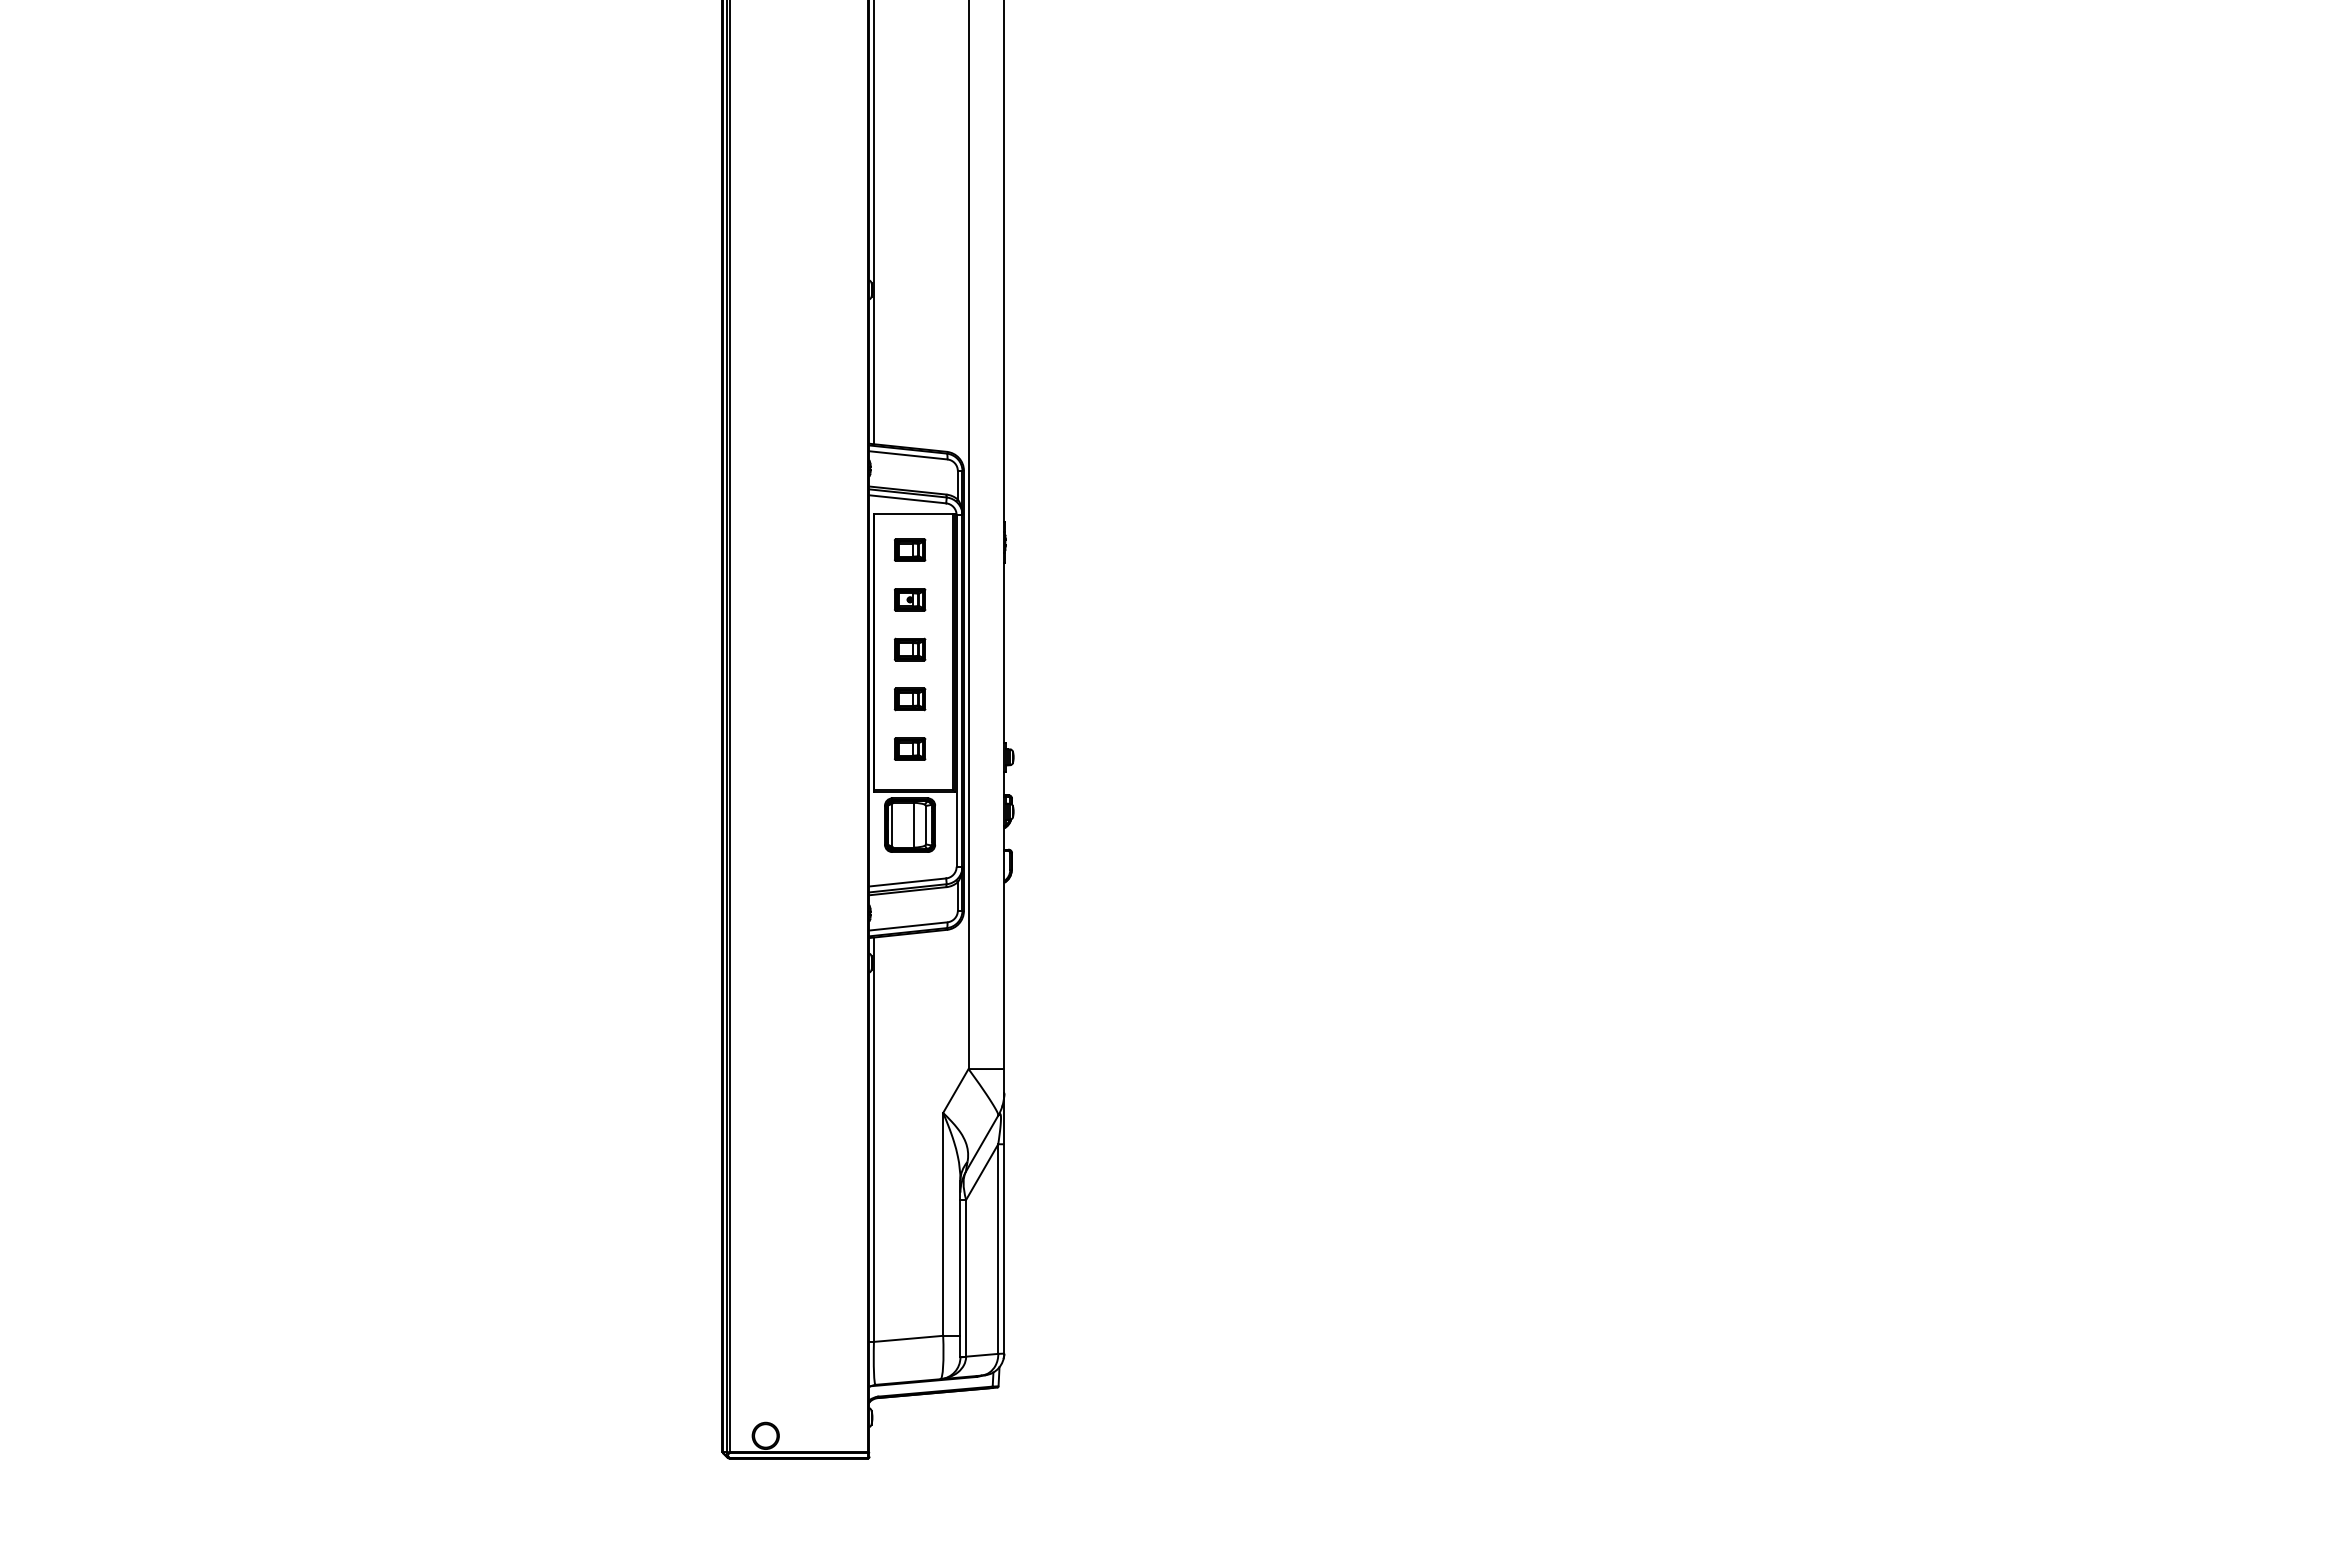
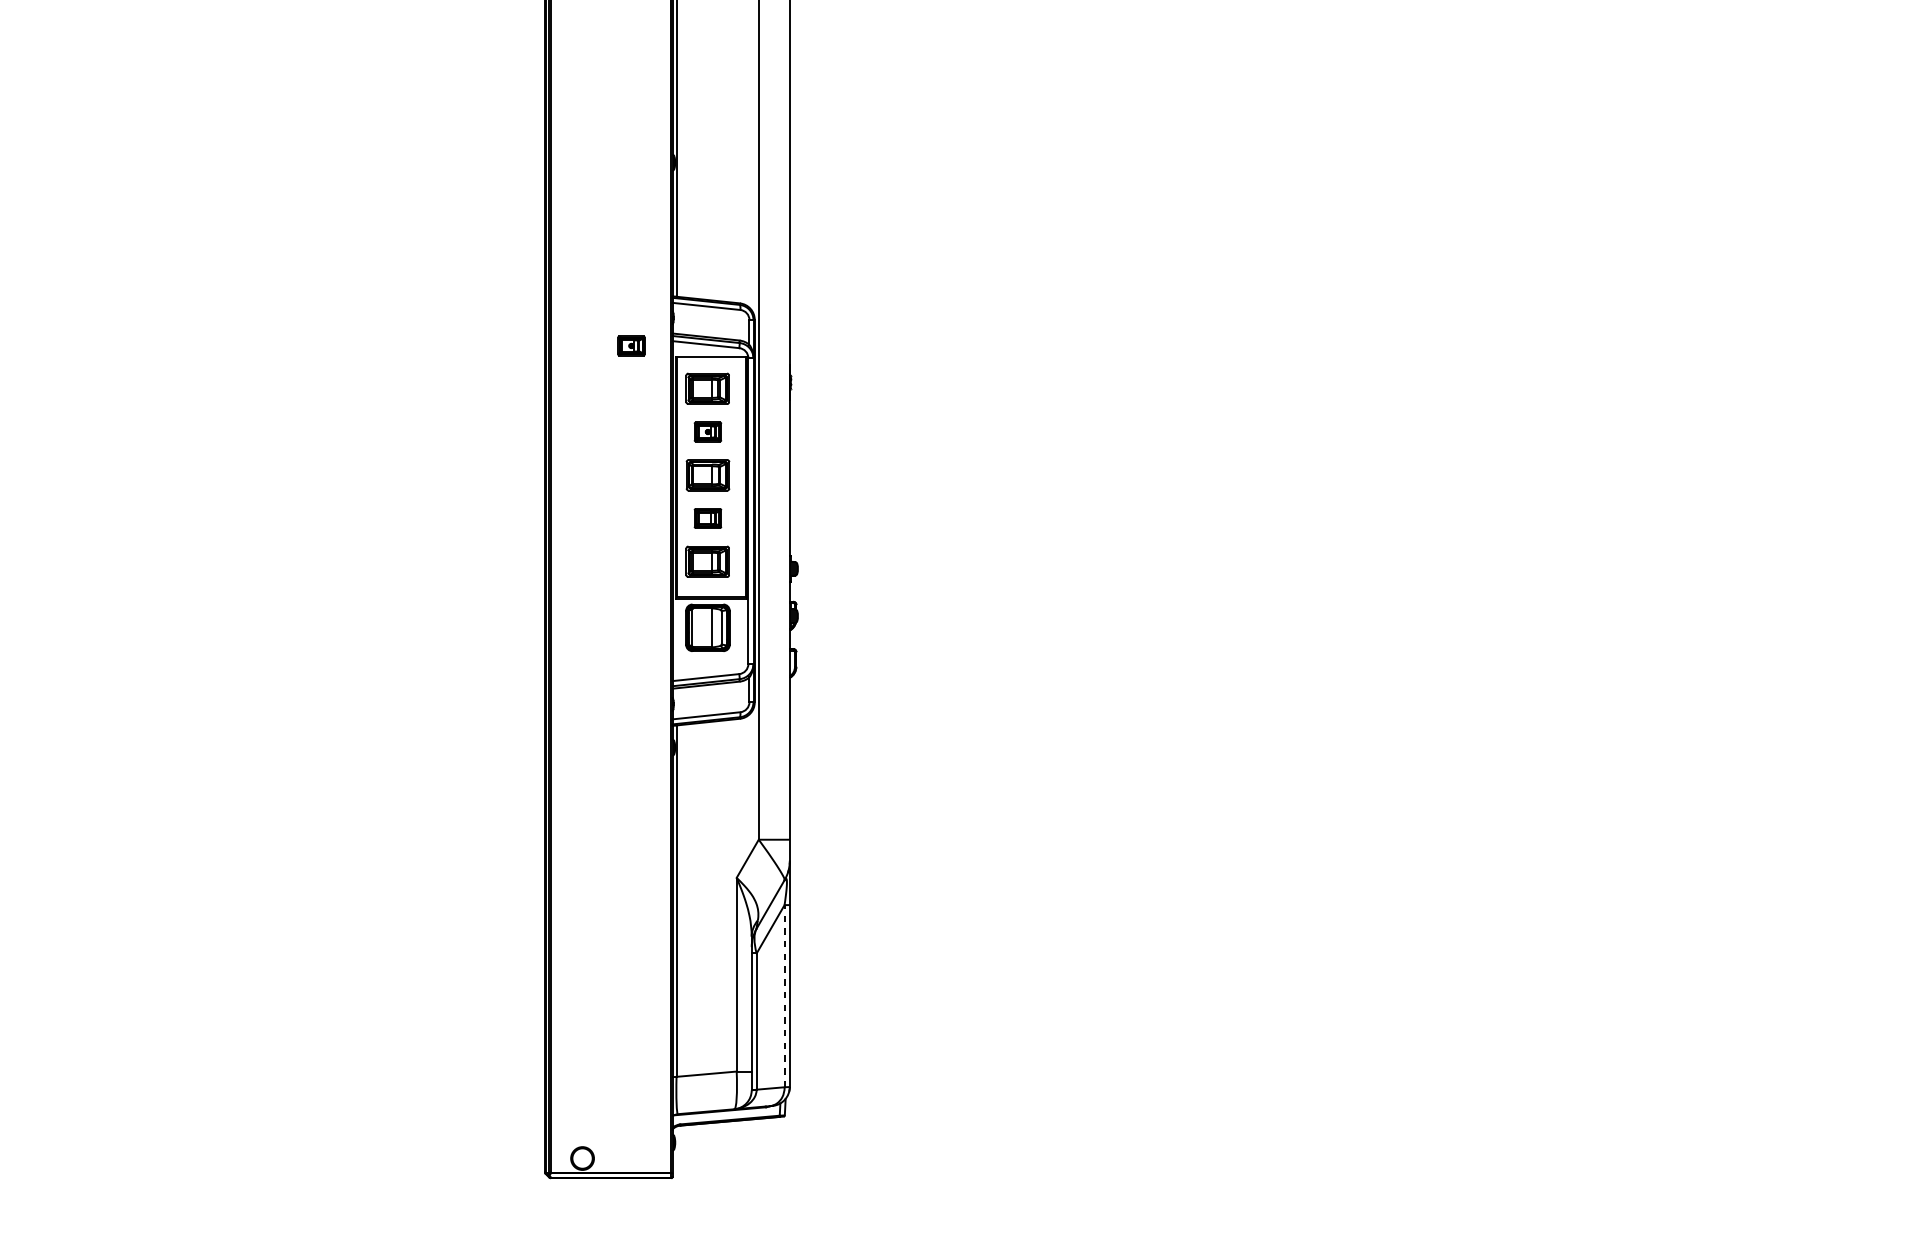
part: (822, 500) -> (631, 345), added
part: (910, 549) -> (708, 388), size x1.6
part: (909, 649) -> (707, 475), size x1.6
part: (910, 748) -> (708, 561), size x1.6
line: (998, 1249) -> (784, 996), solid -> dashed

